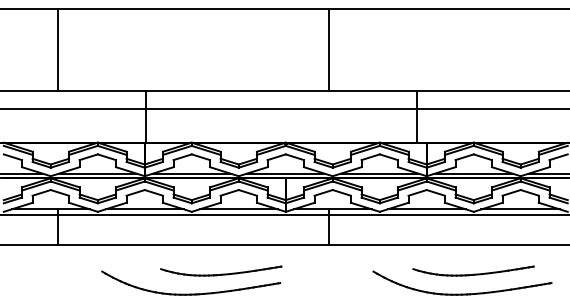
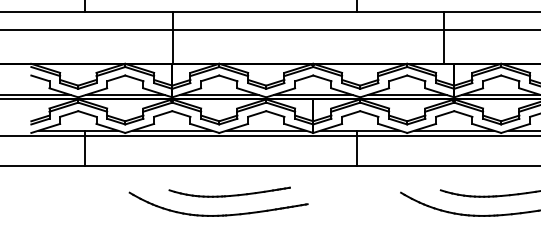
part: (221, 270) -> (229, 191), moved

